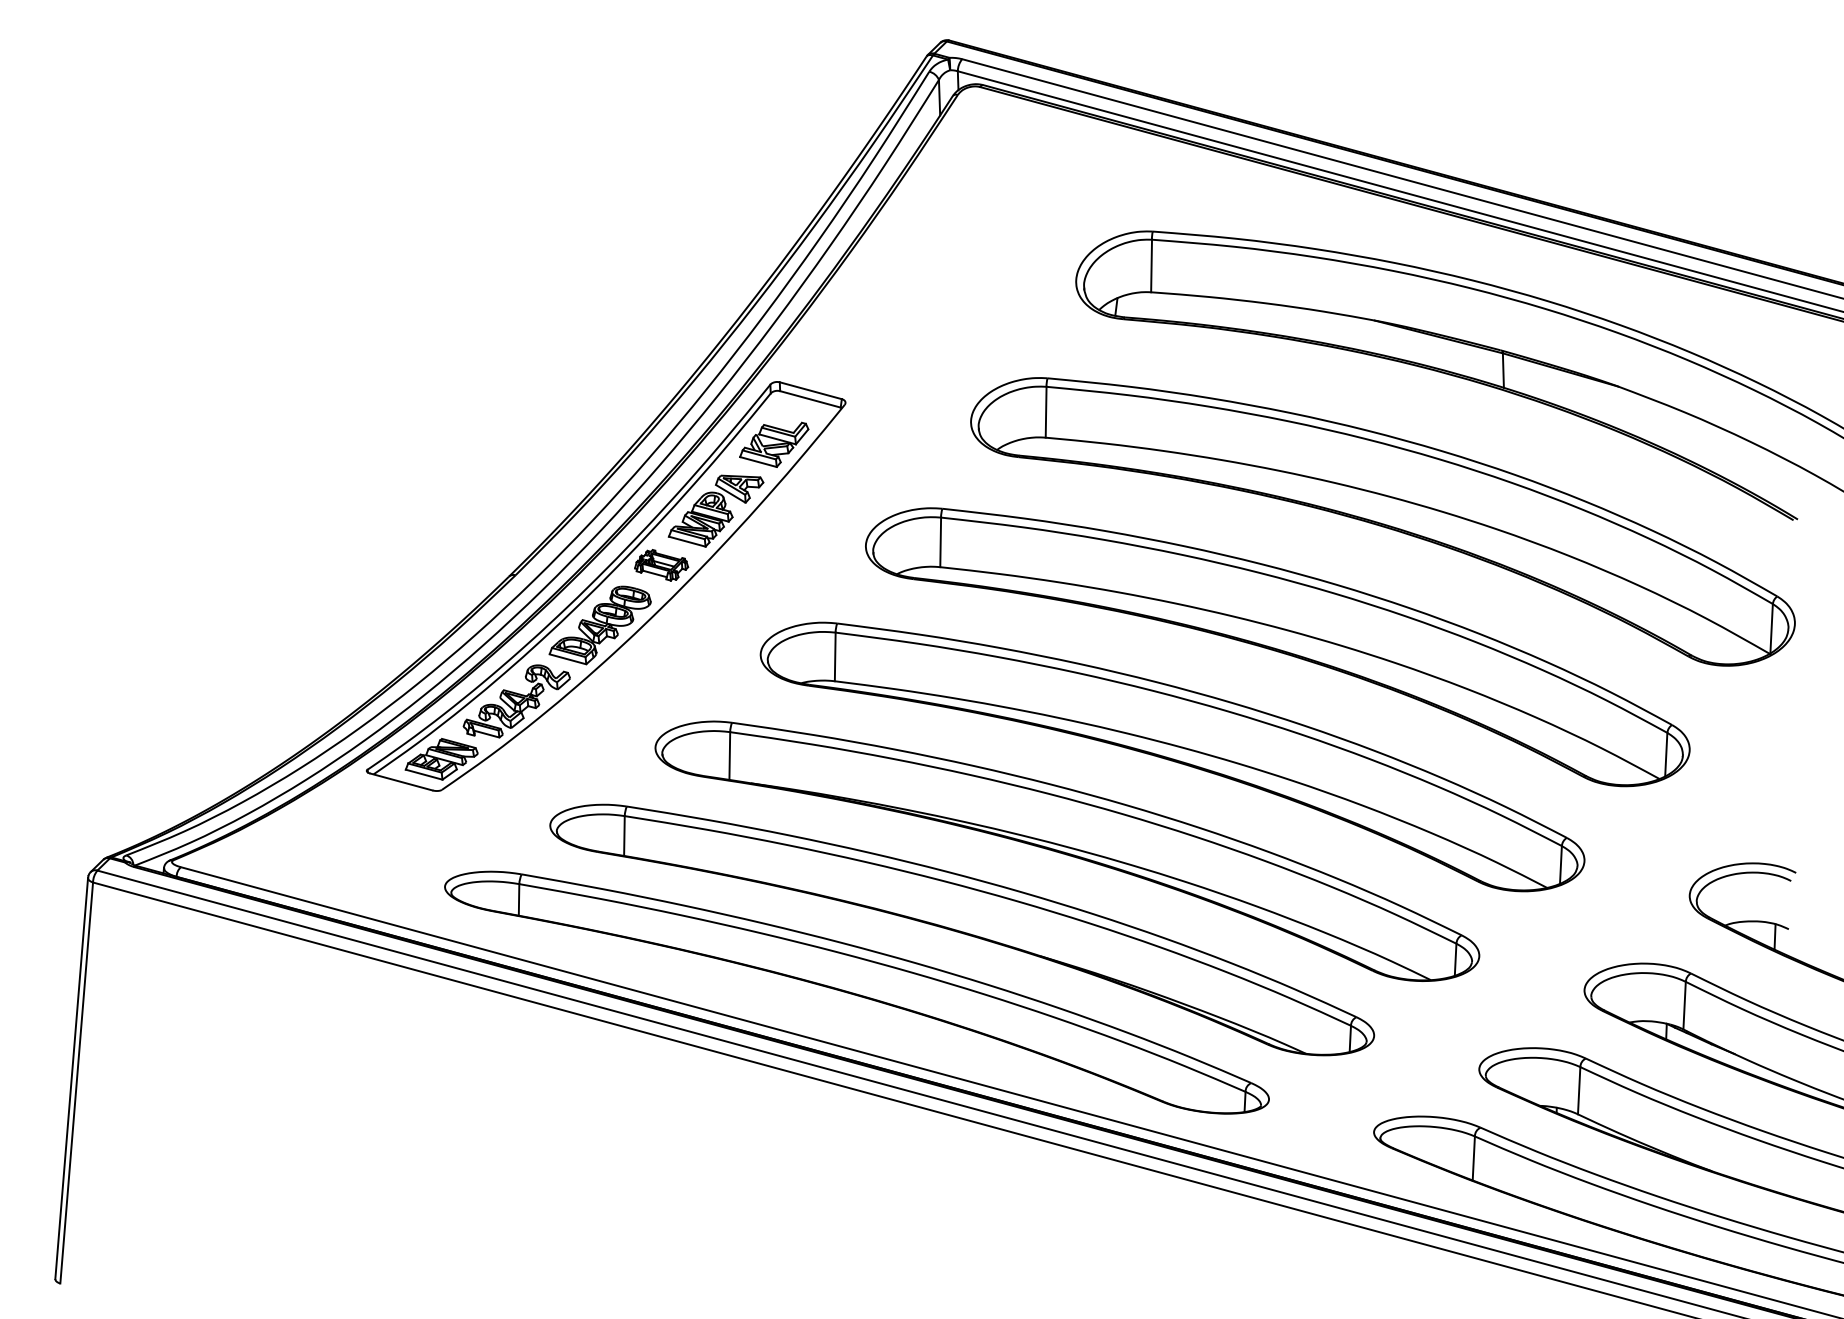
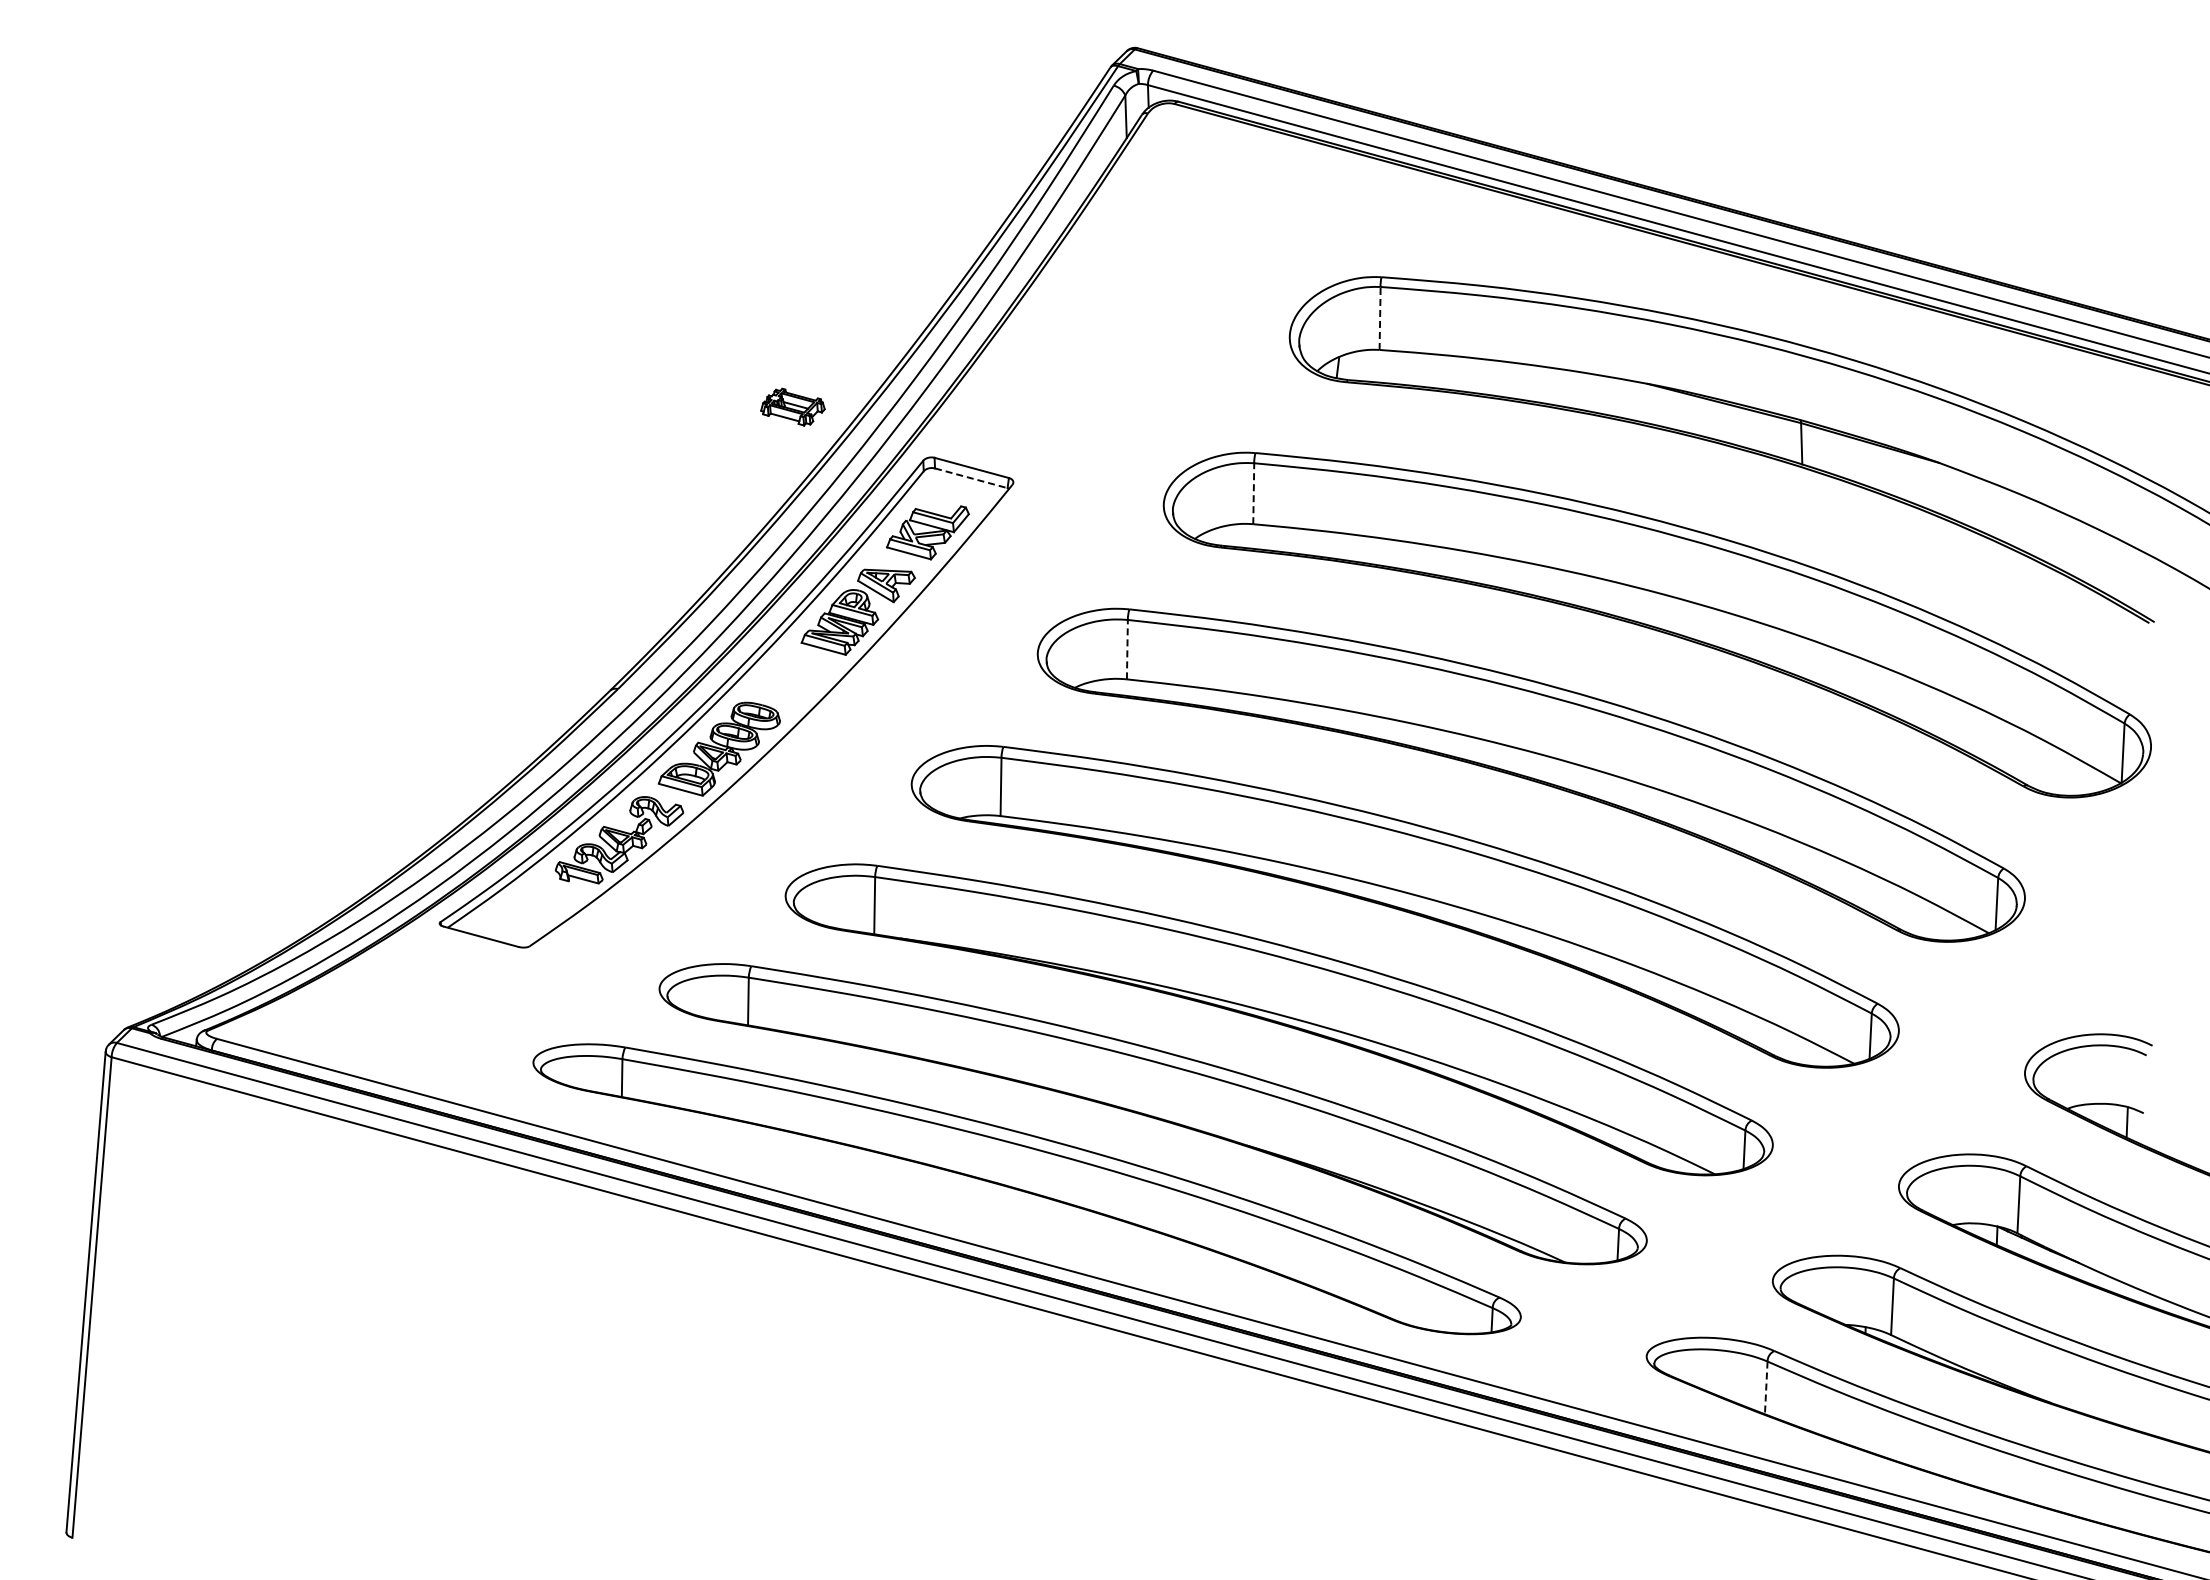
line: (1151, 265) -> (1380, 317), solid -> dashed
line: (810, 399) -> (971, 478), solid -> dashed
line: (1045, 412) -> (1253, 493), solid -> dashed
line: (940, 542) -> (1127, 649), solid -> dashed
part: (661, 564) -> (792, 406), moved
part: (441, 759) -> (529, 909), removed
line: (1474, 1158) -> (1766, 1388), solid -> dashed

